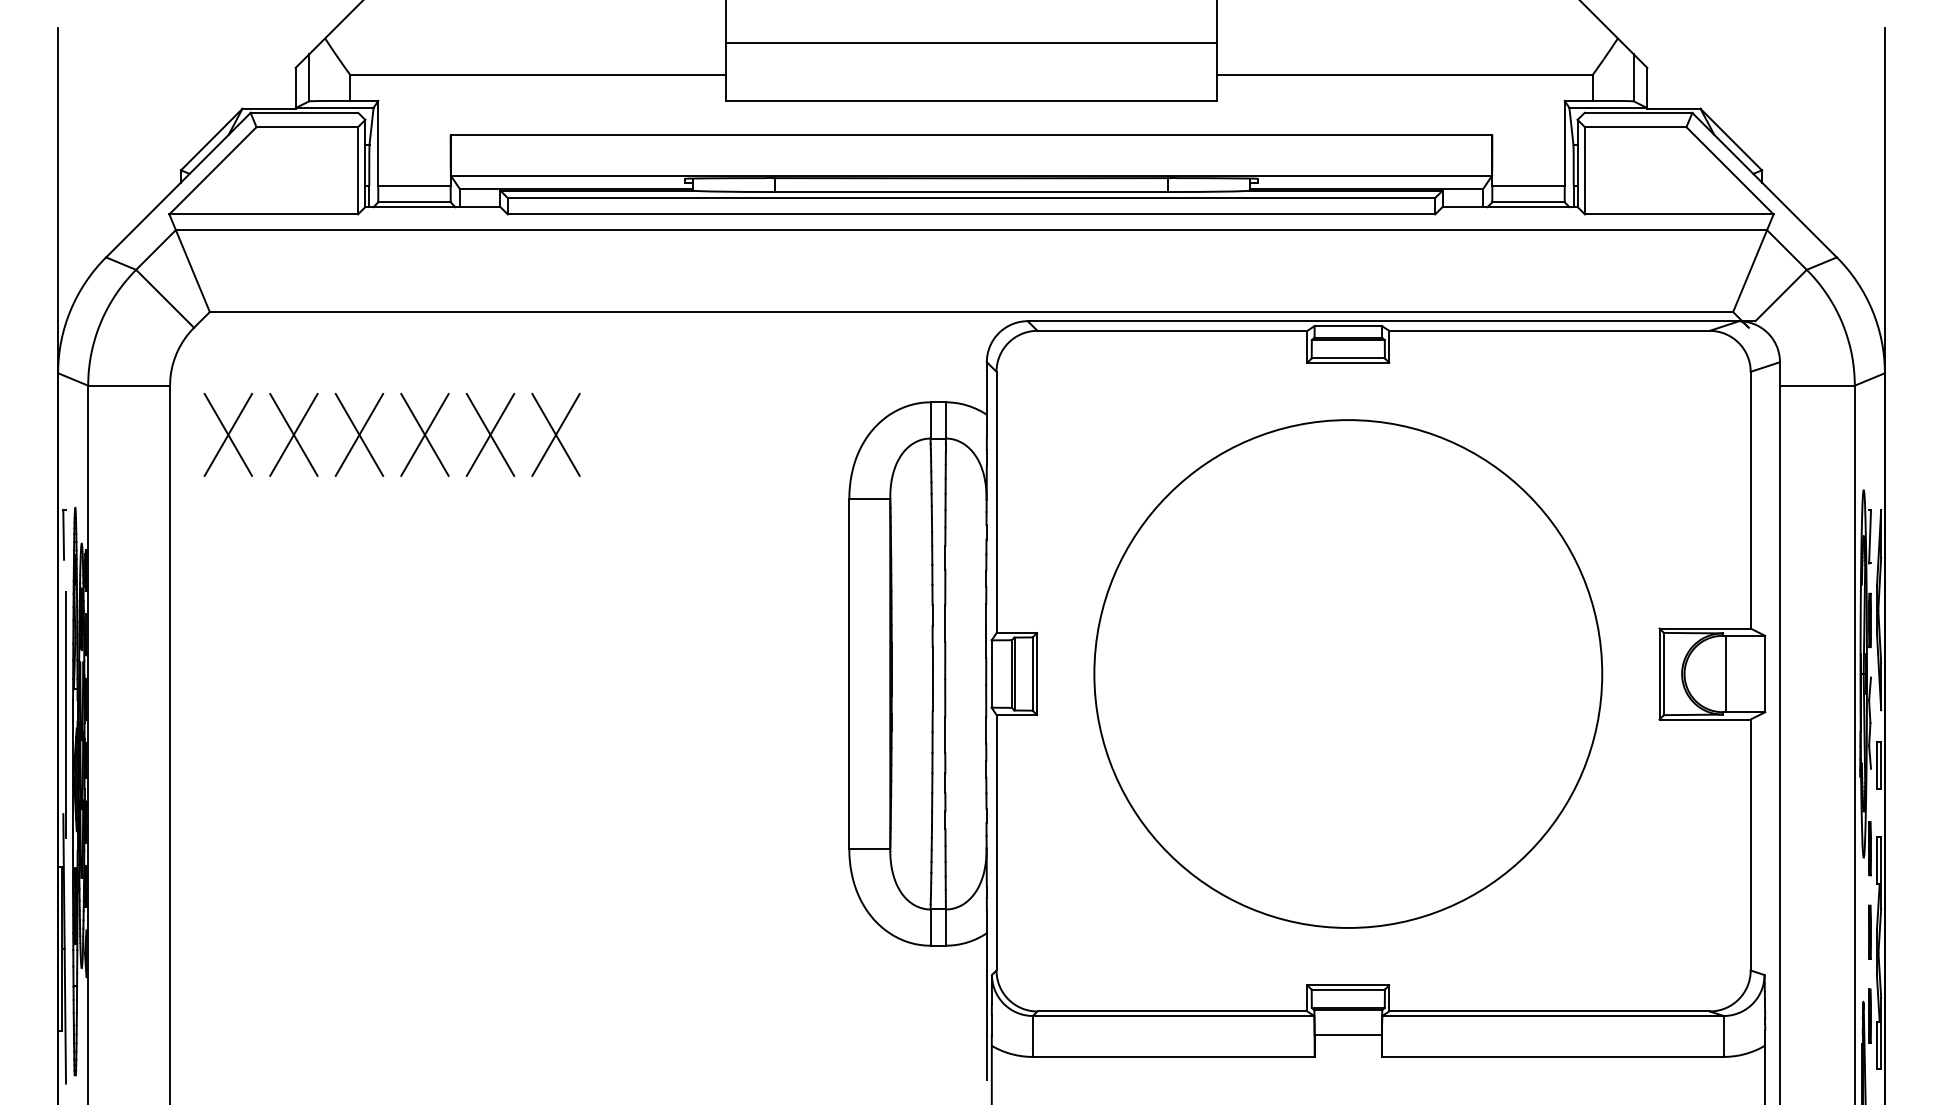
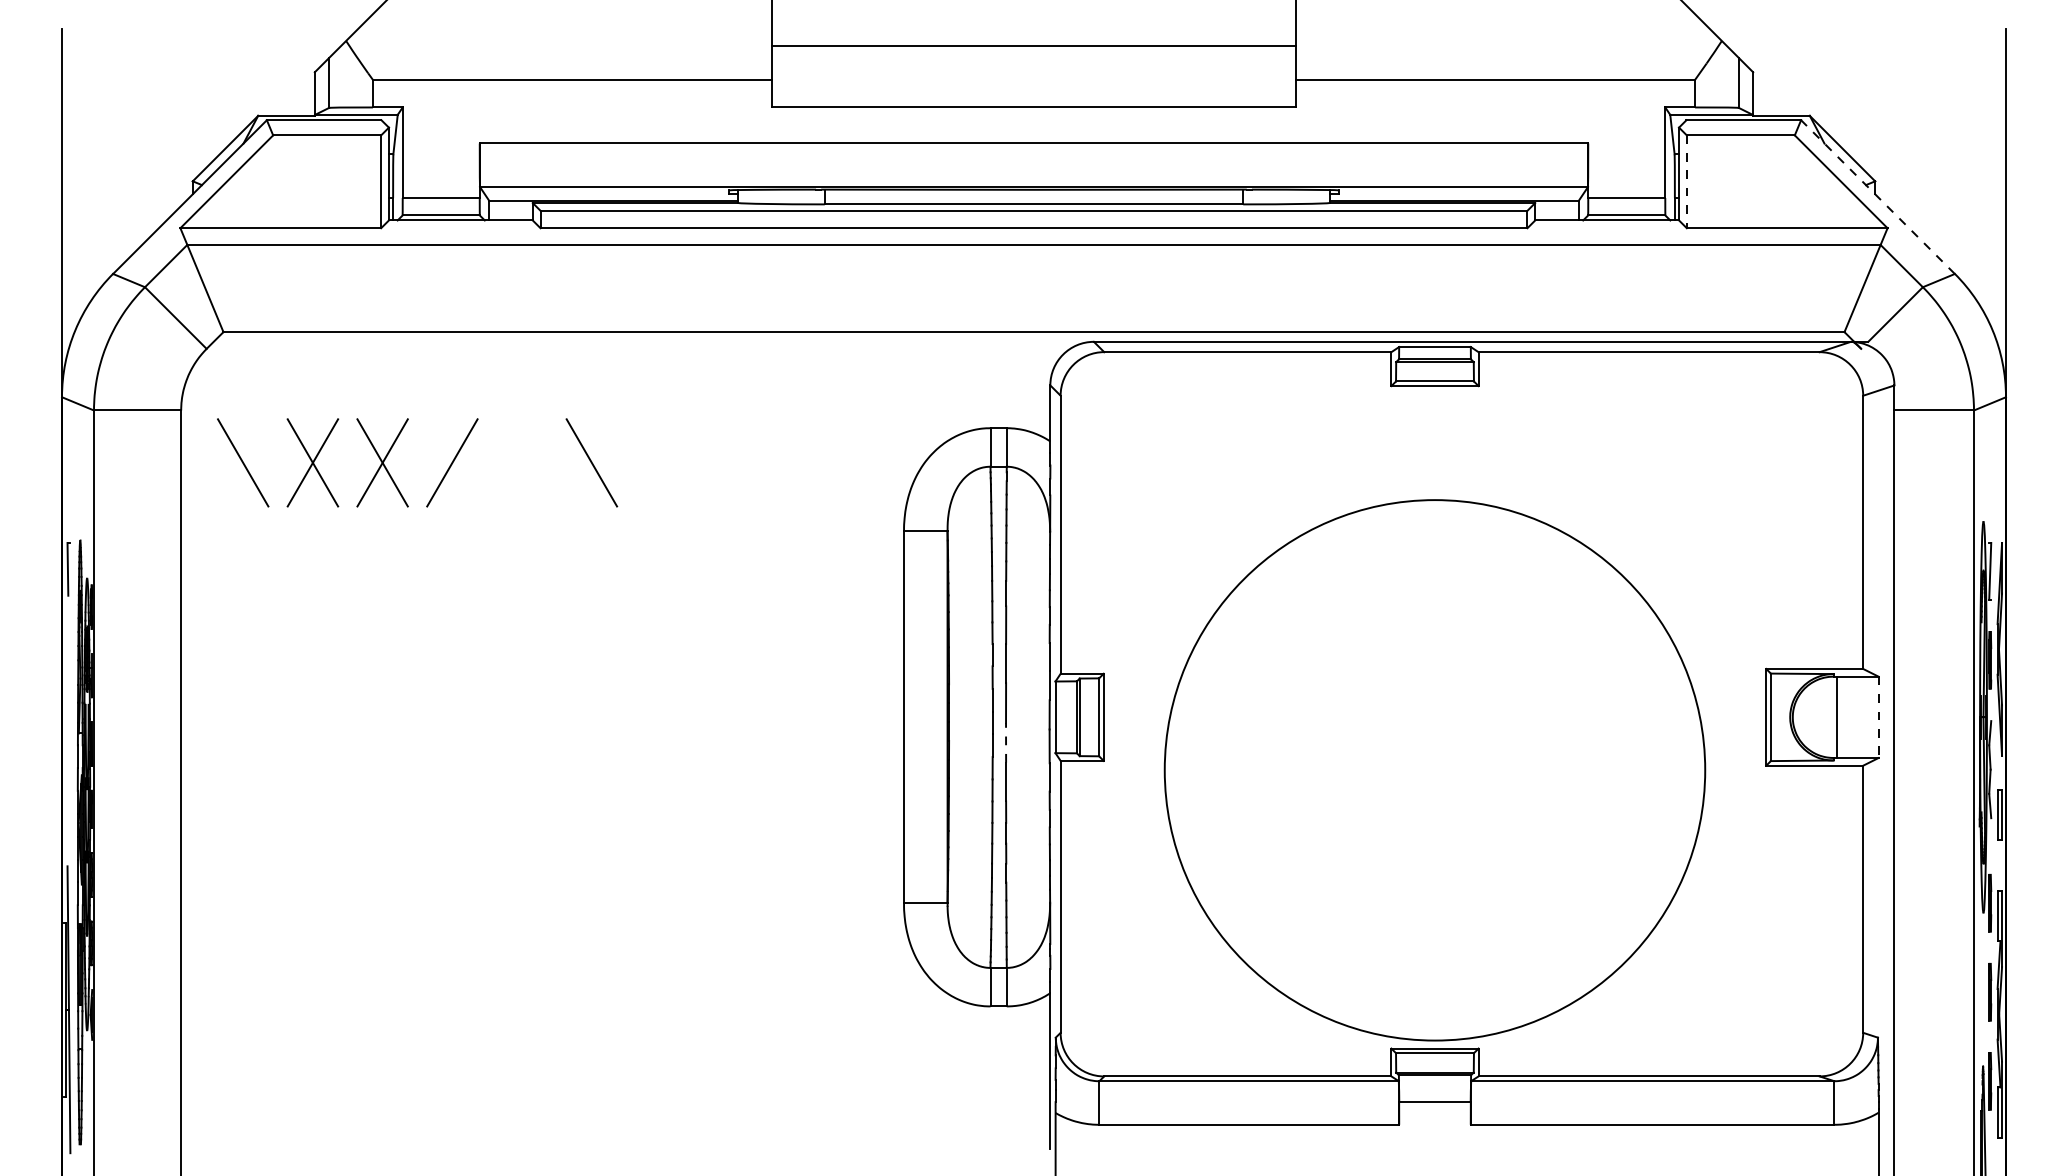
line: (1584, 171) -> (1686, 182), solid -> dashed
line: (1765, 185) -> (1878, 197), solid -> dashed
line: (227, 434) -> (242, 462), removed
line: (425, 434) -> (452, 462), removed
part: (489, 434) -> (521, 462), removed
line: (555, 434) -> (591, 462), removed
circle: (1347, 674) -> (1434, 770), moved
line: (1765, 674) -> (1878, 717), solid -> dashed
line: (945, 697) -> (1006, 742), solid -> dashed
line: (66, 714) -> (70, 760), removed

